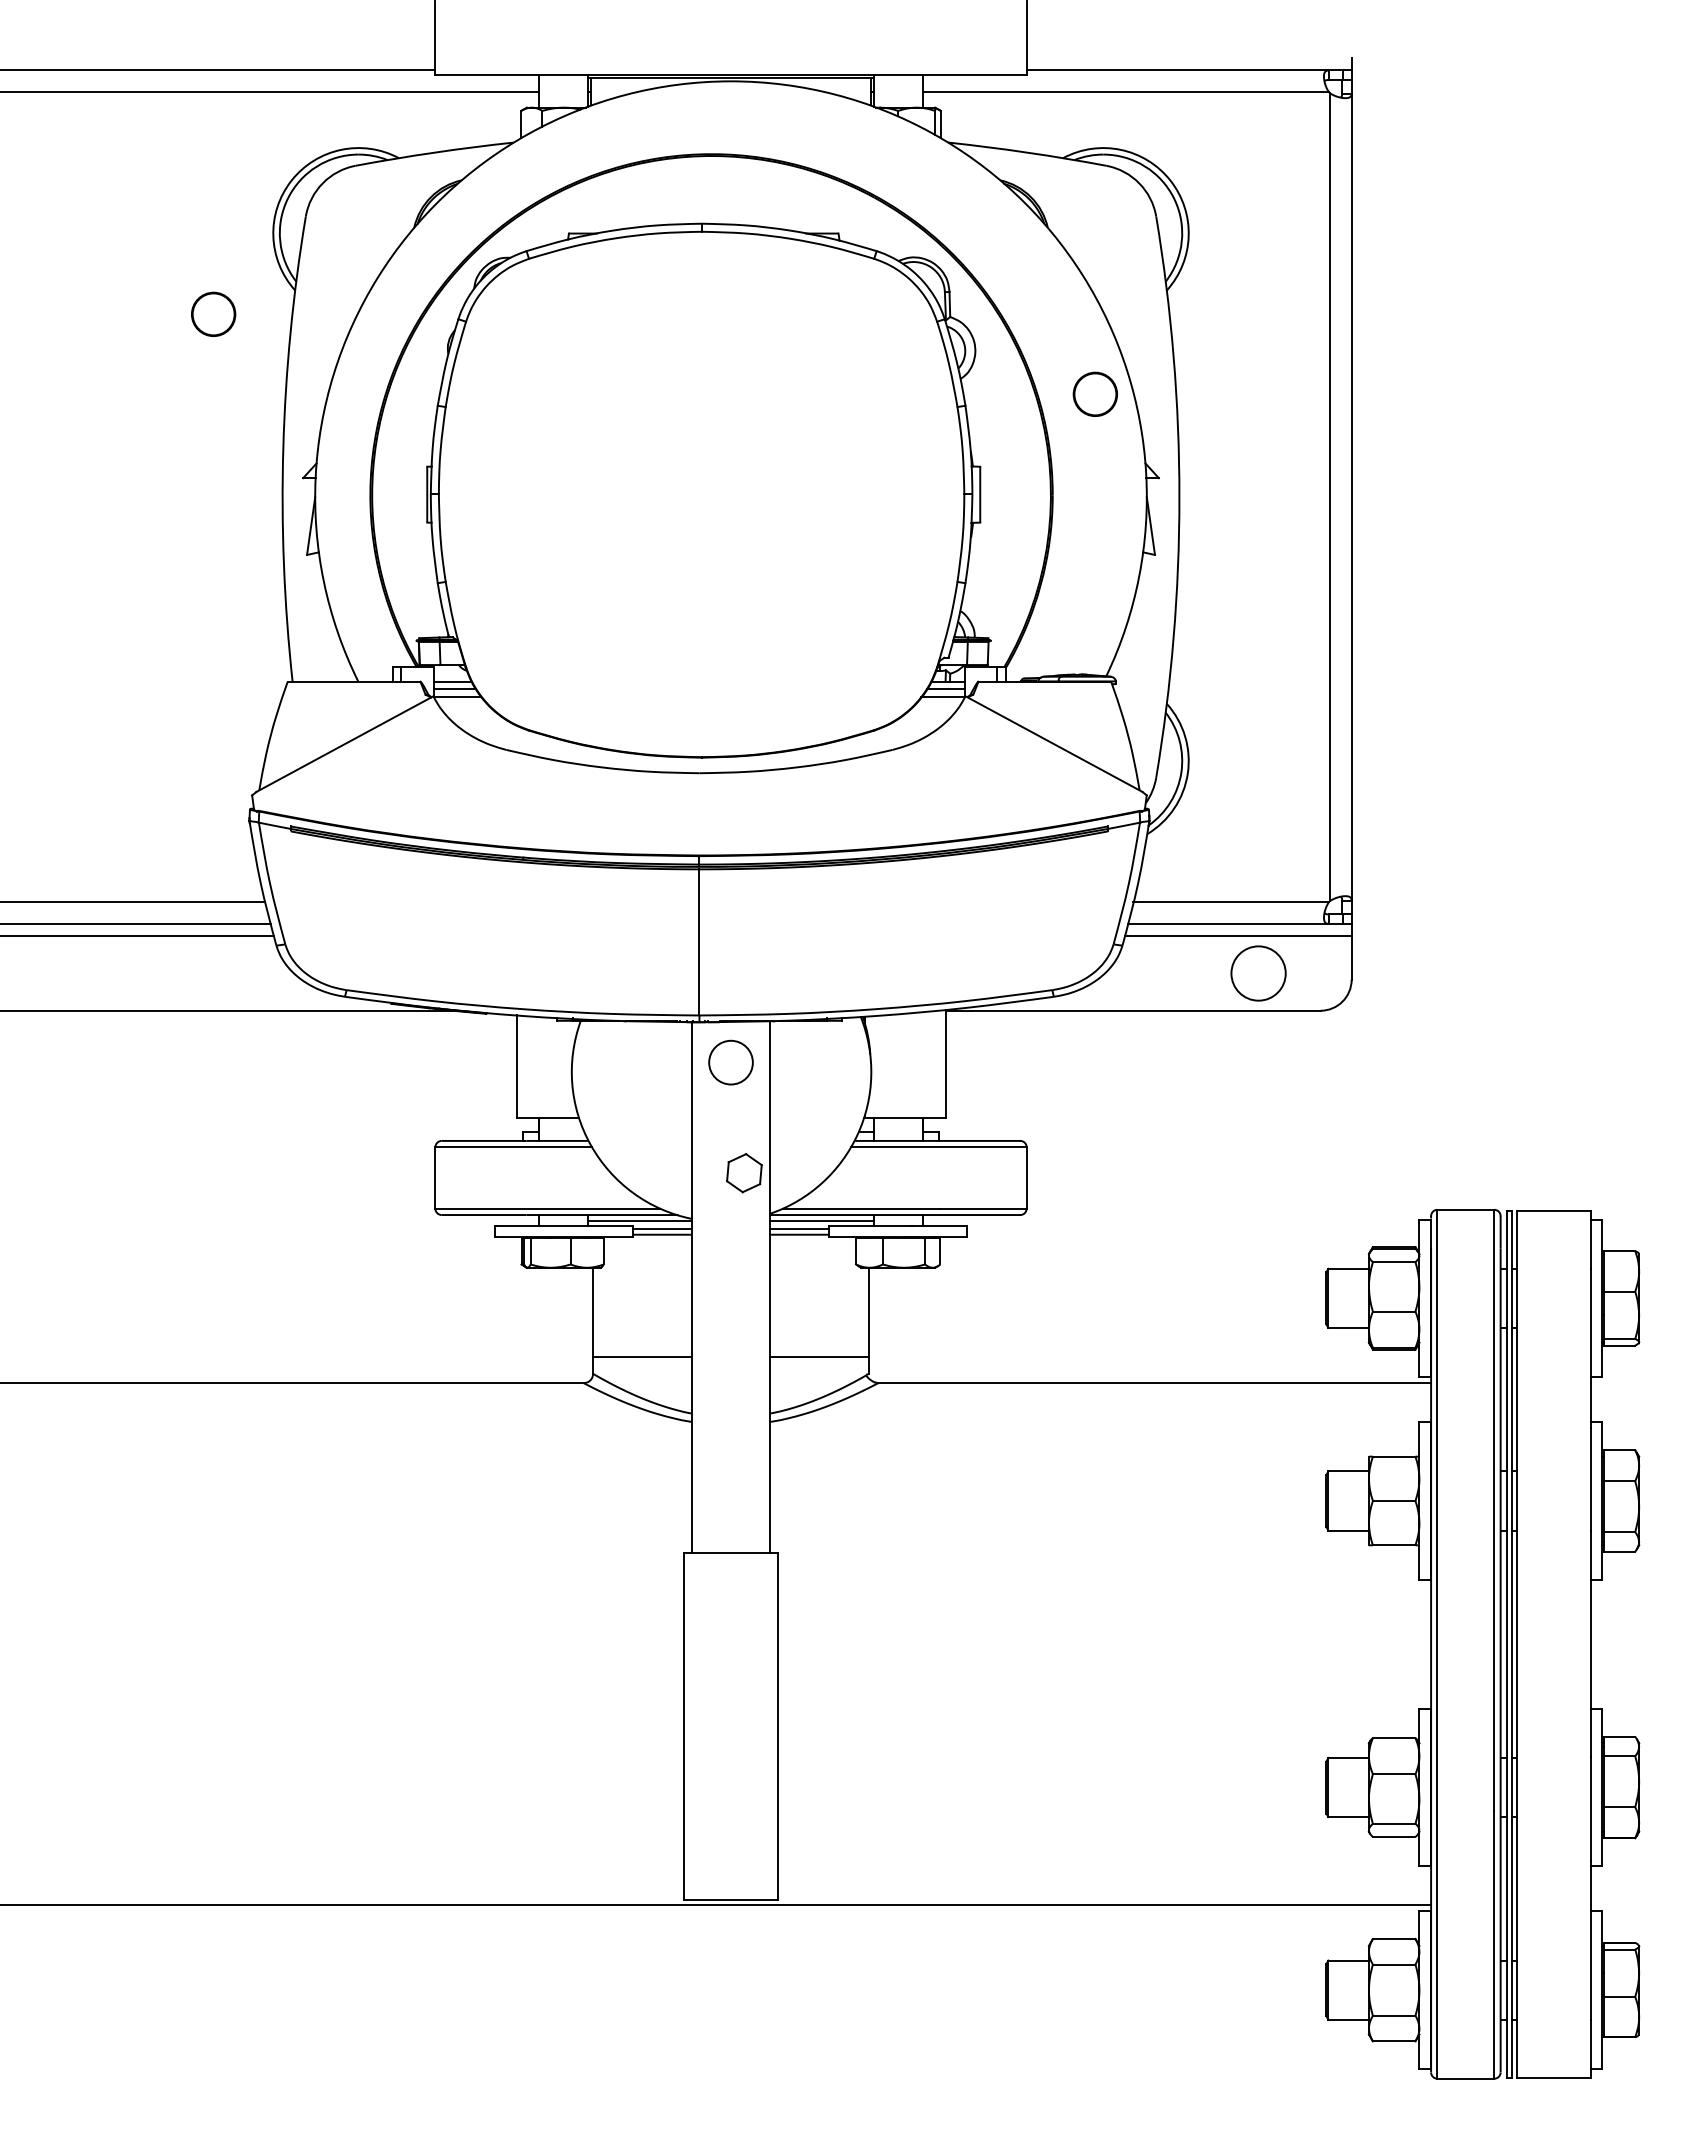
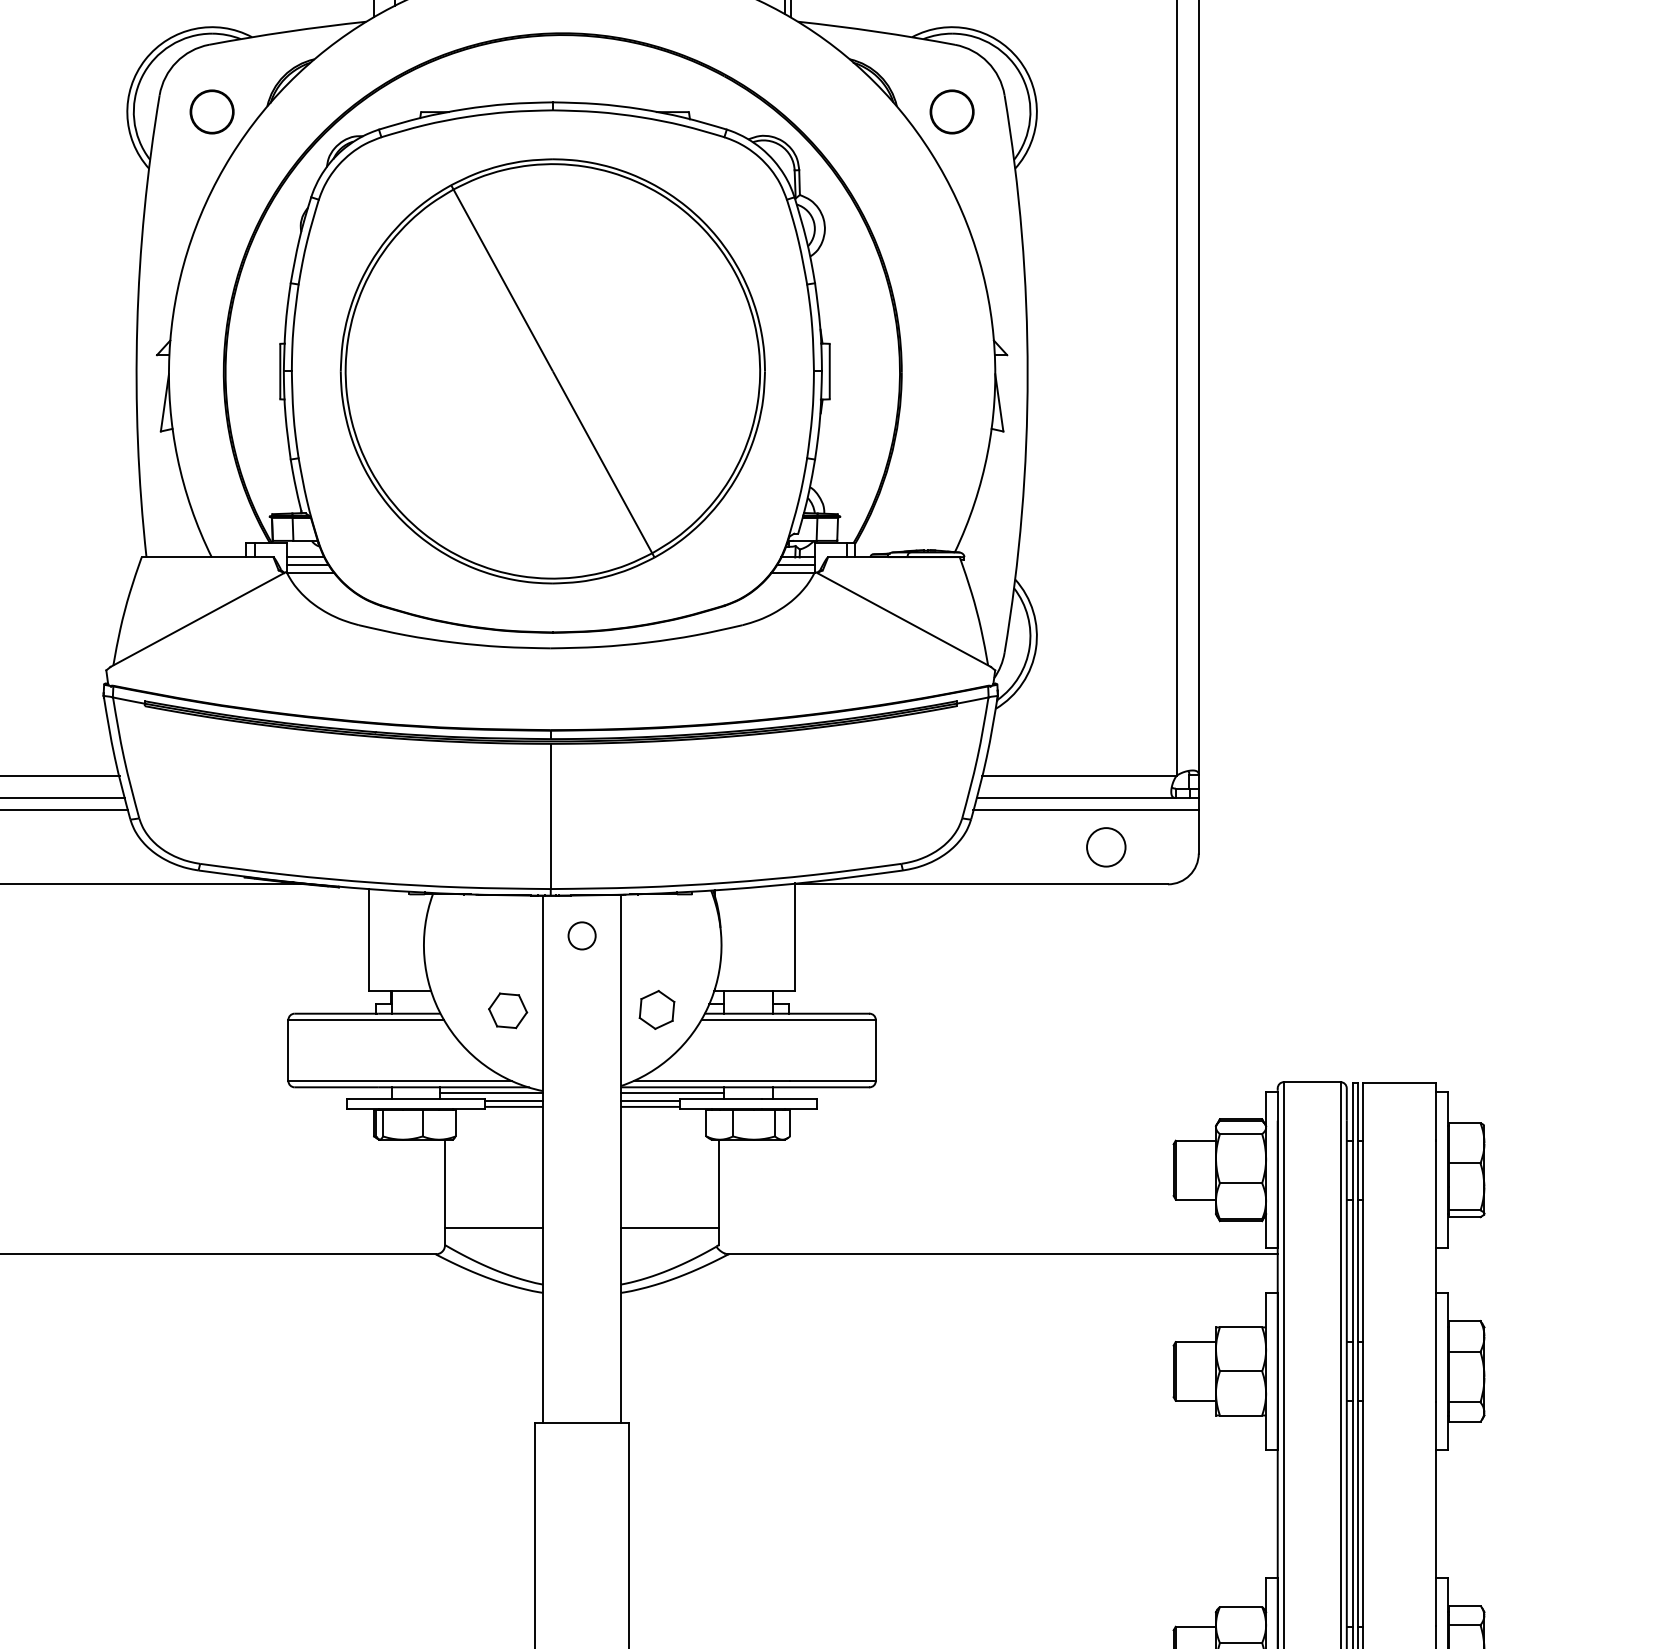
circle: (213, 313) -> (211, 111), moved
circle: (1094, 393) -> (951, 111), moved
part: (701, 494) -> (552, 371), added
circle: (1258, 973) -> (1106, 847), size x0.71
circle: (730, 1062) -> (581, 935), size x0.62
part: (656, 1137) -> (508, 1010), added
part: (744, 1173) -> (657, 1010), moved

